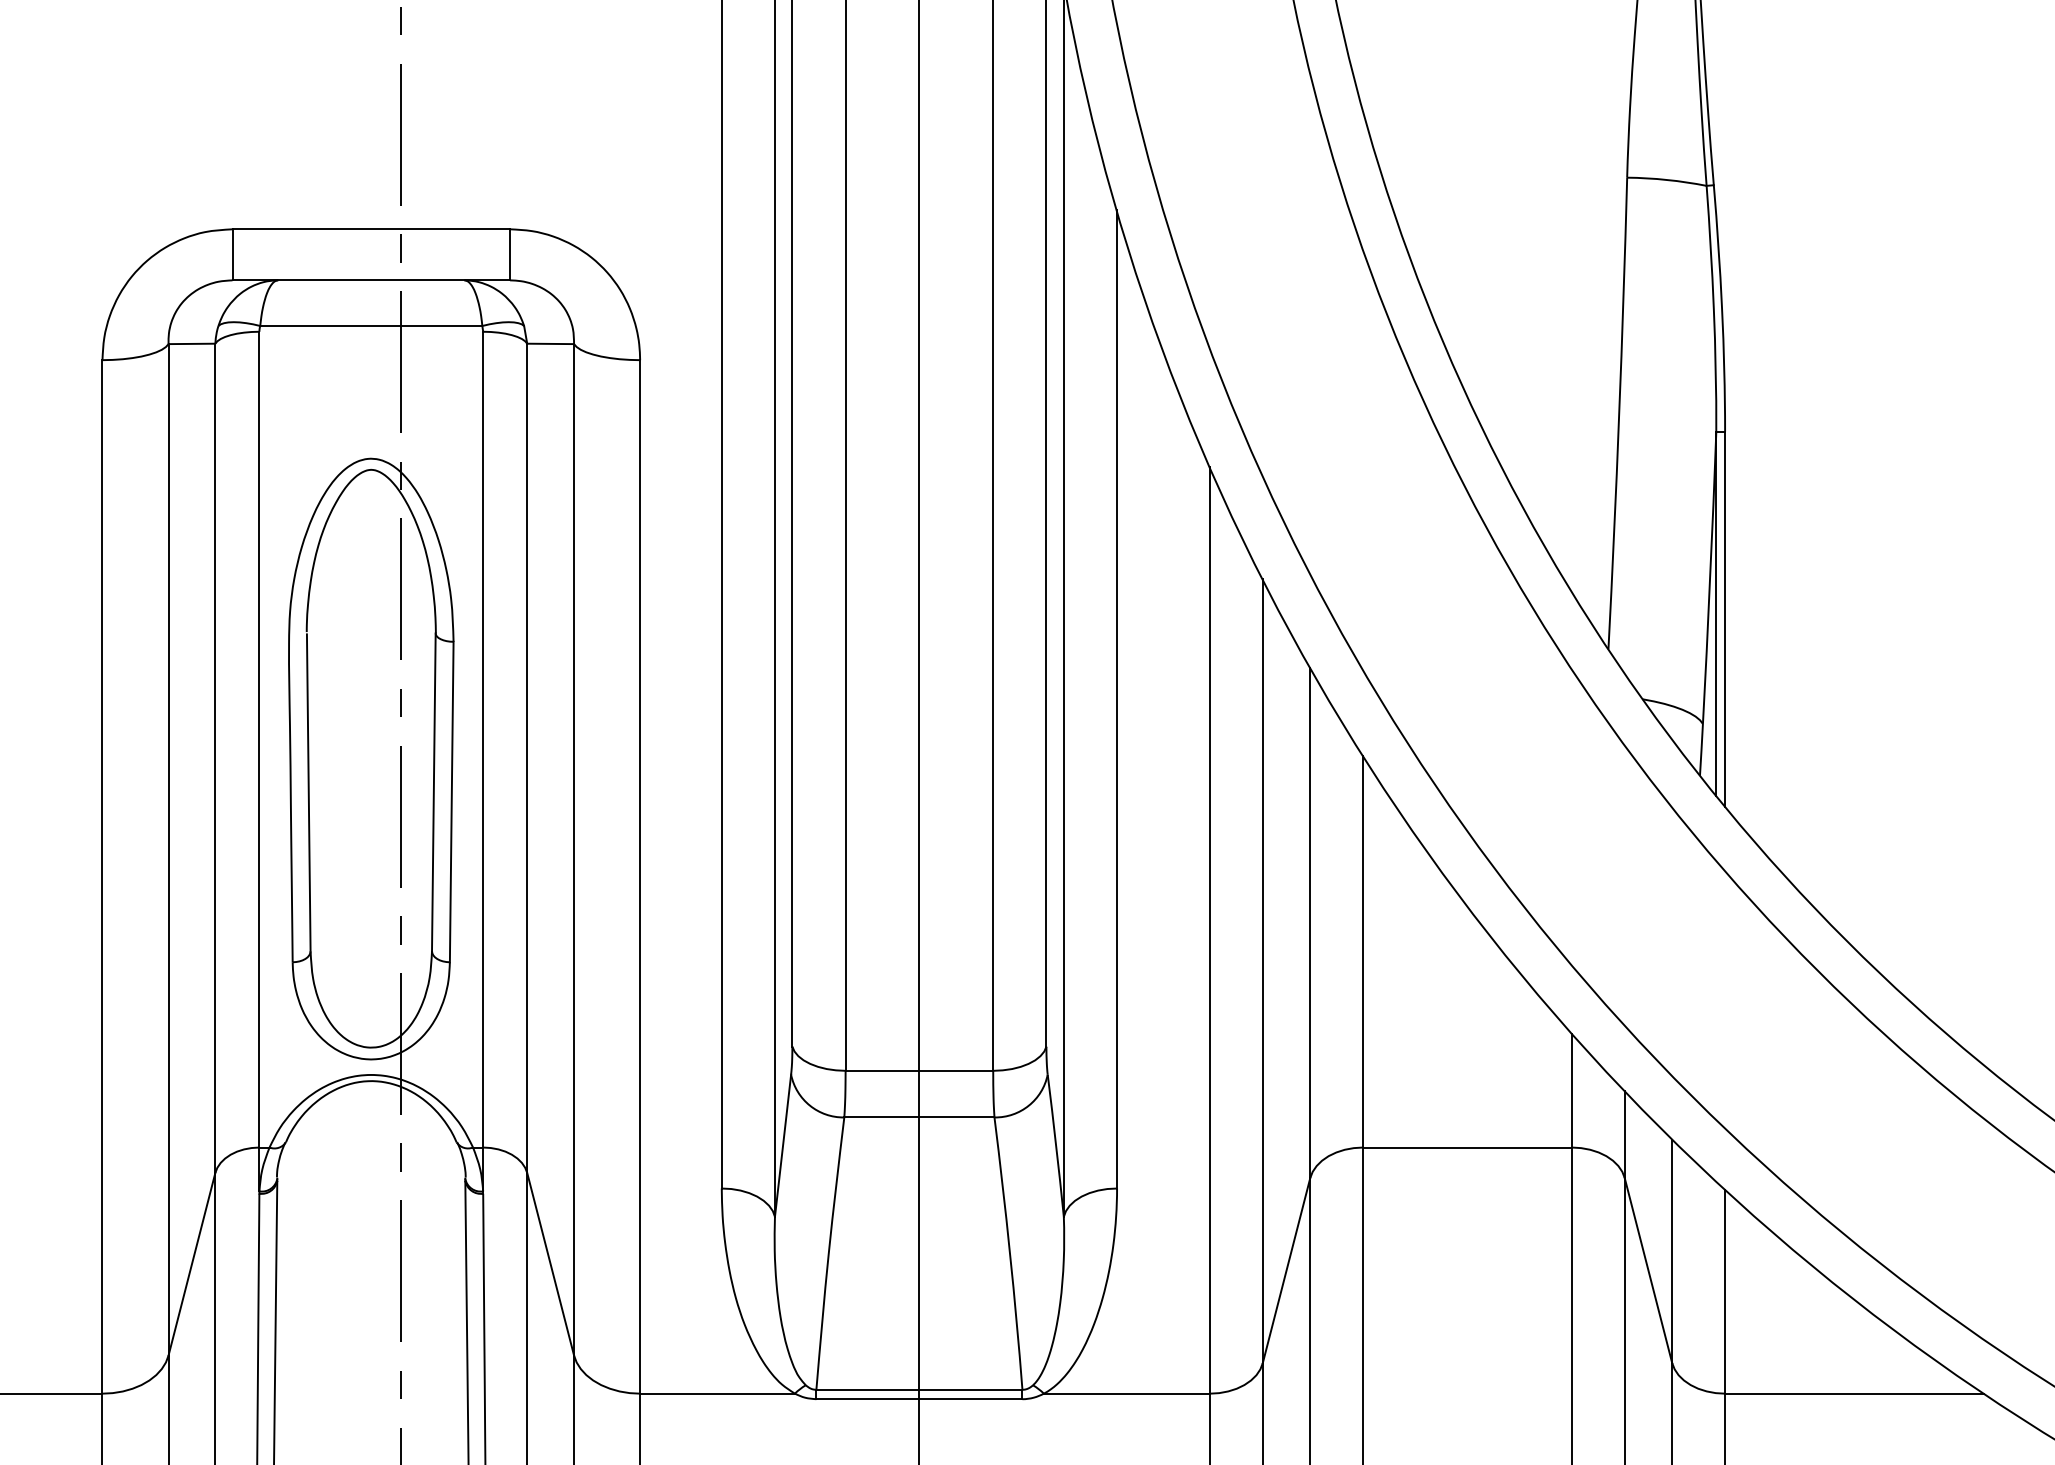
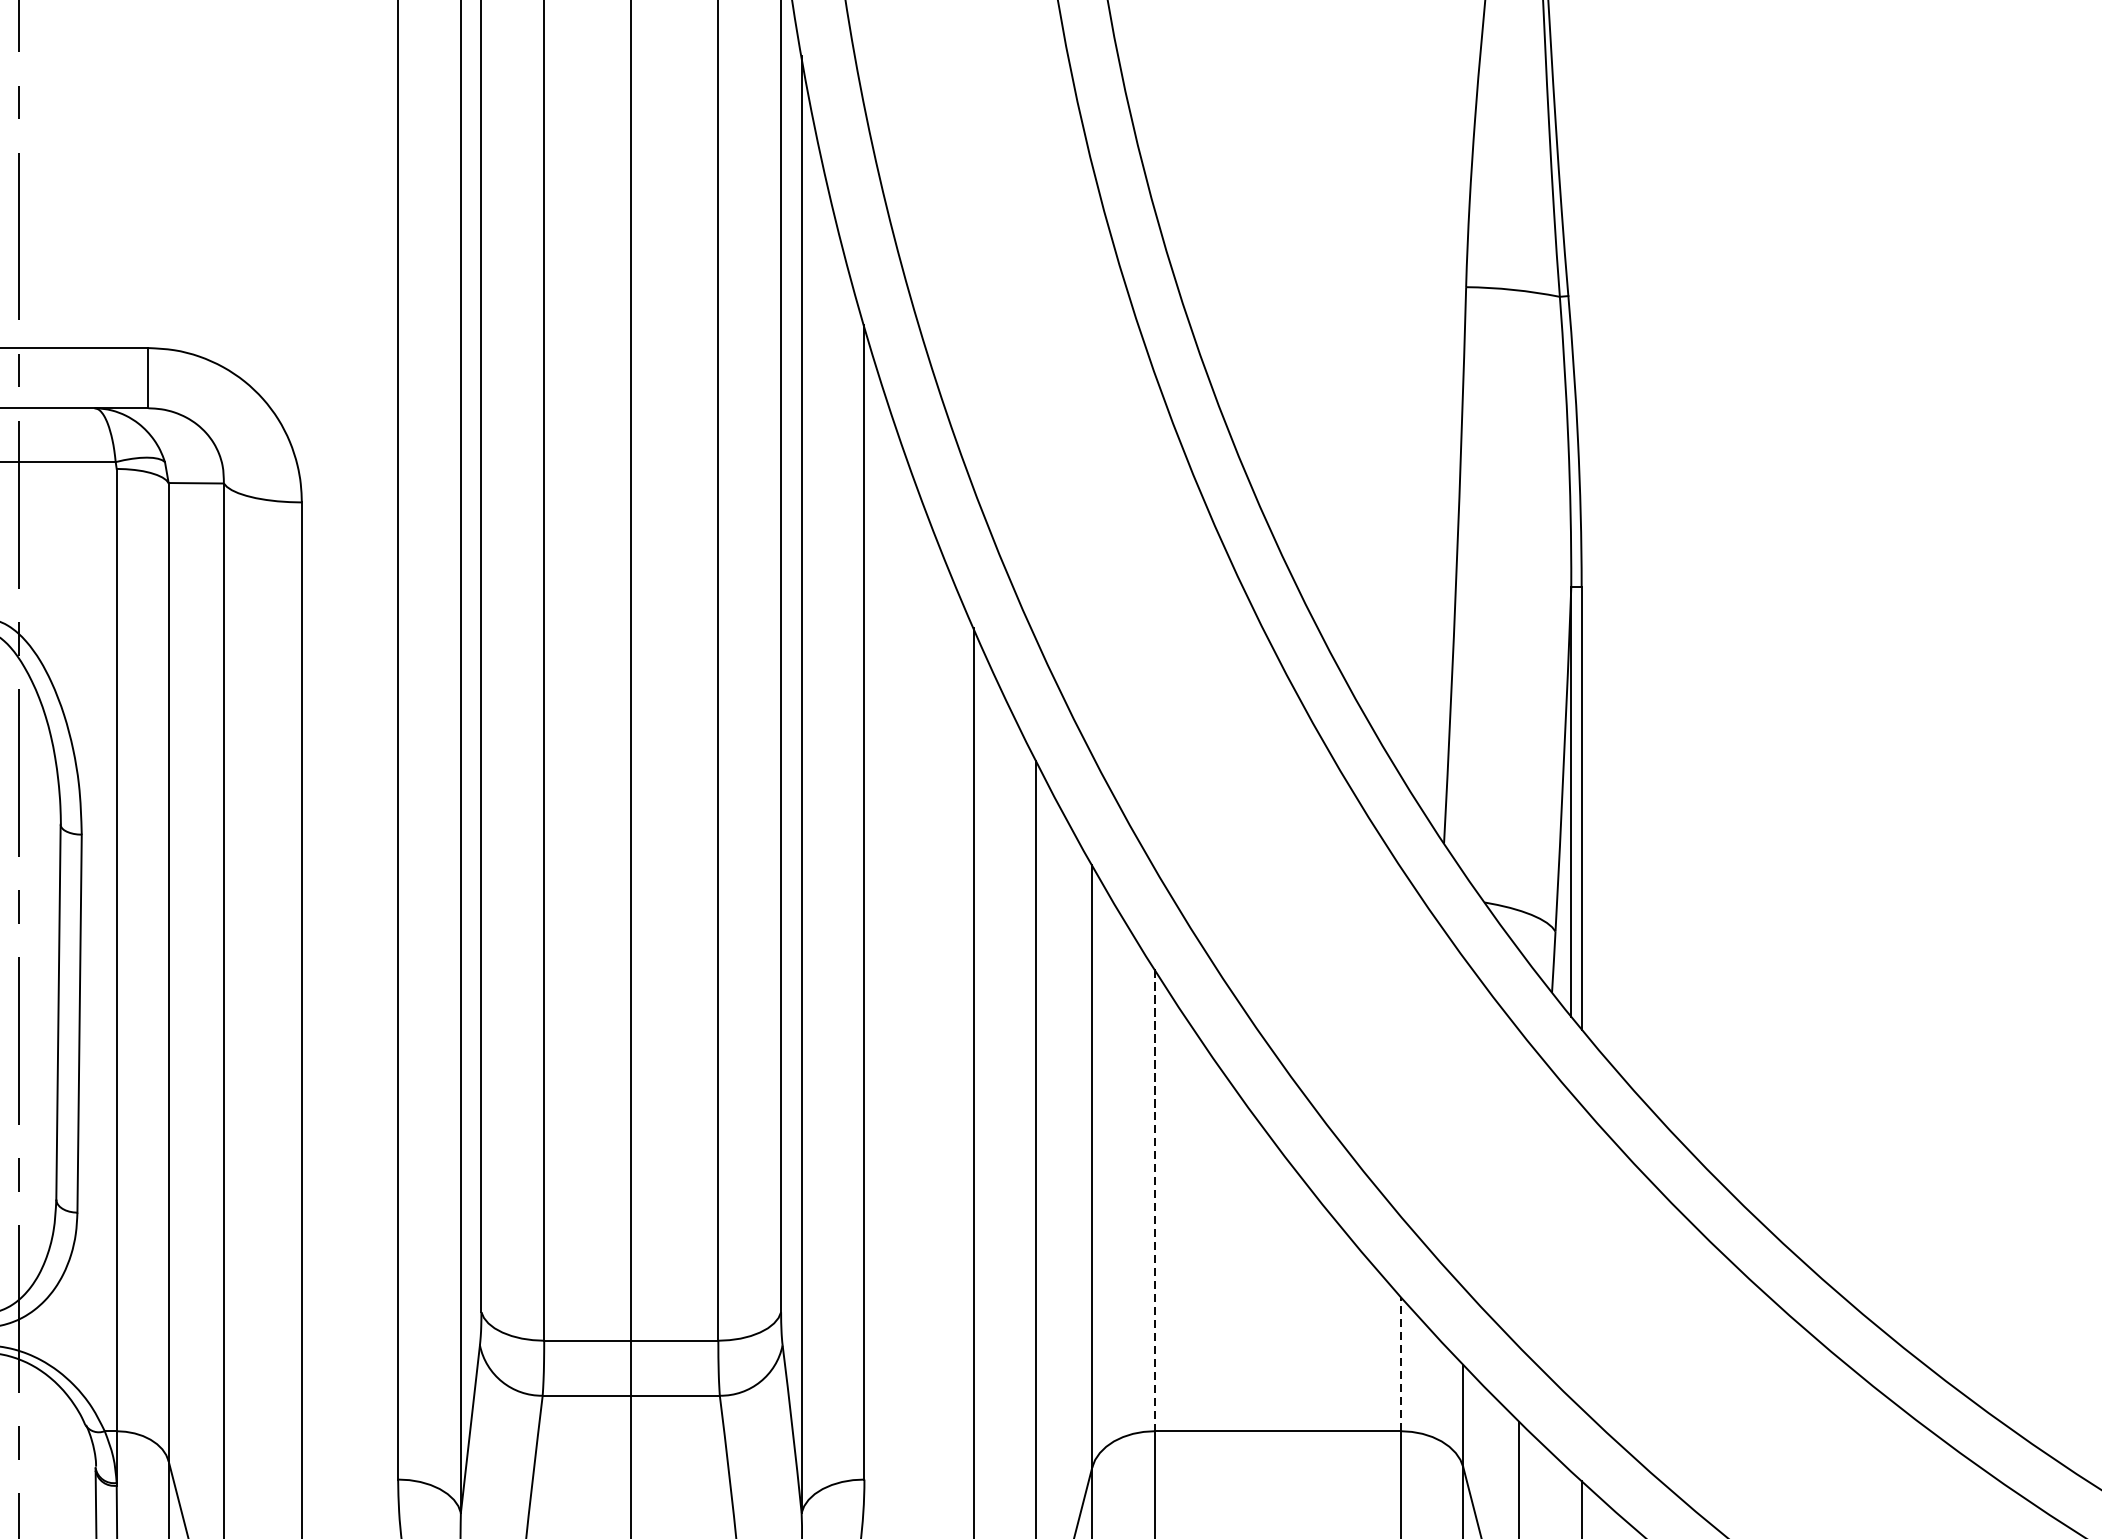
line: (1363, 951) -> (1155, 1199), solid -> dashed
line: (1571, 1090) -> (1400, 1363), solid -> dashed

